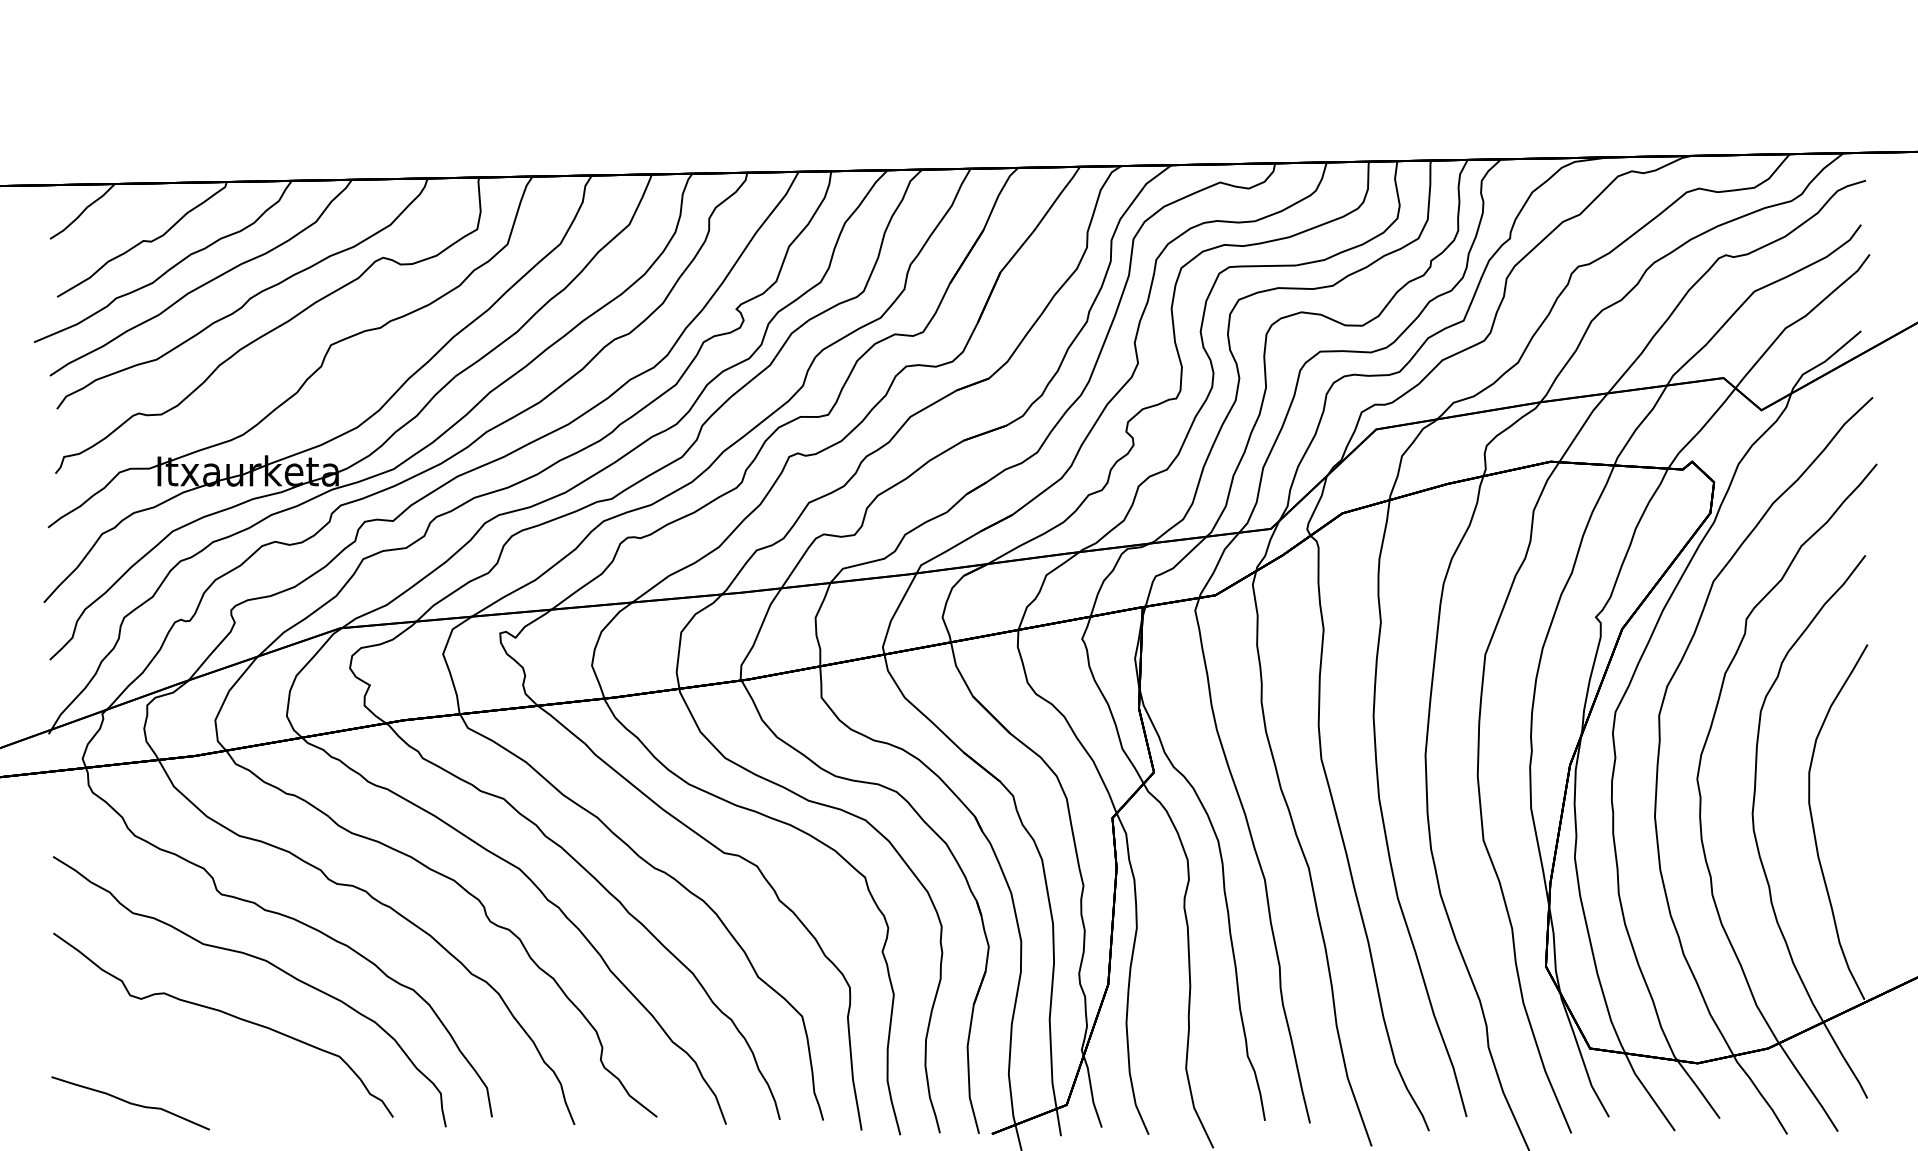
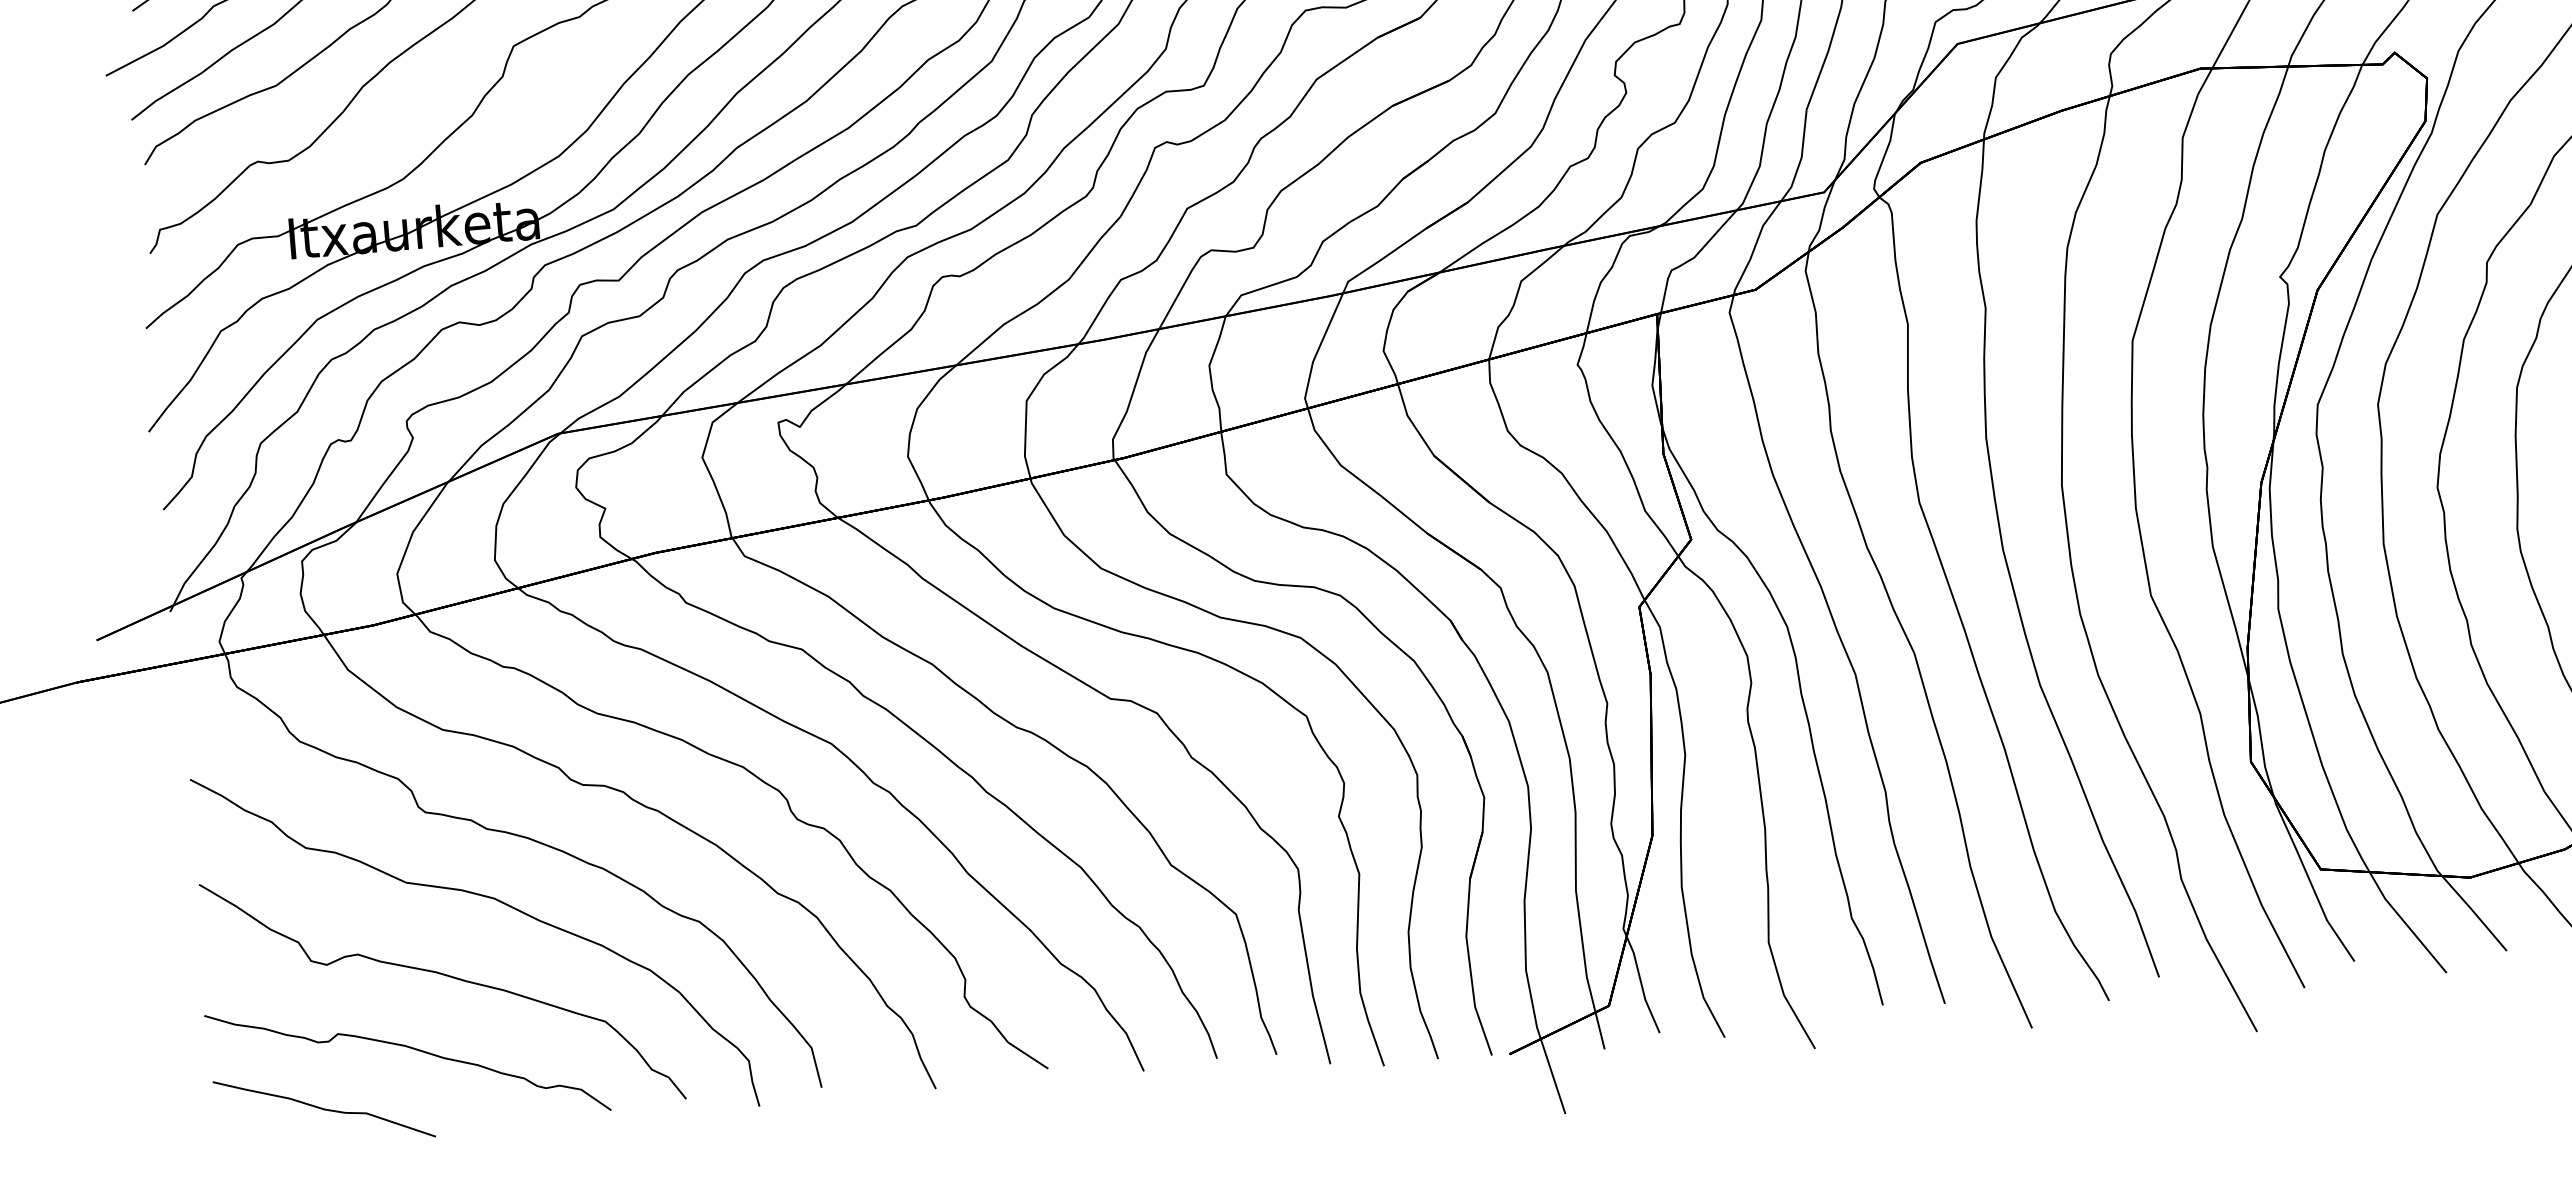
curve: (197, 1065) -> (411, 1049), added

